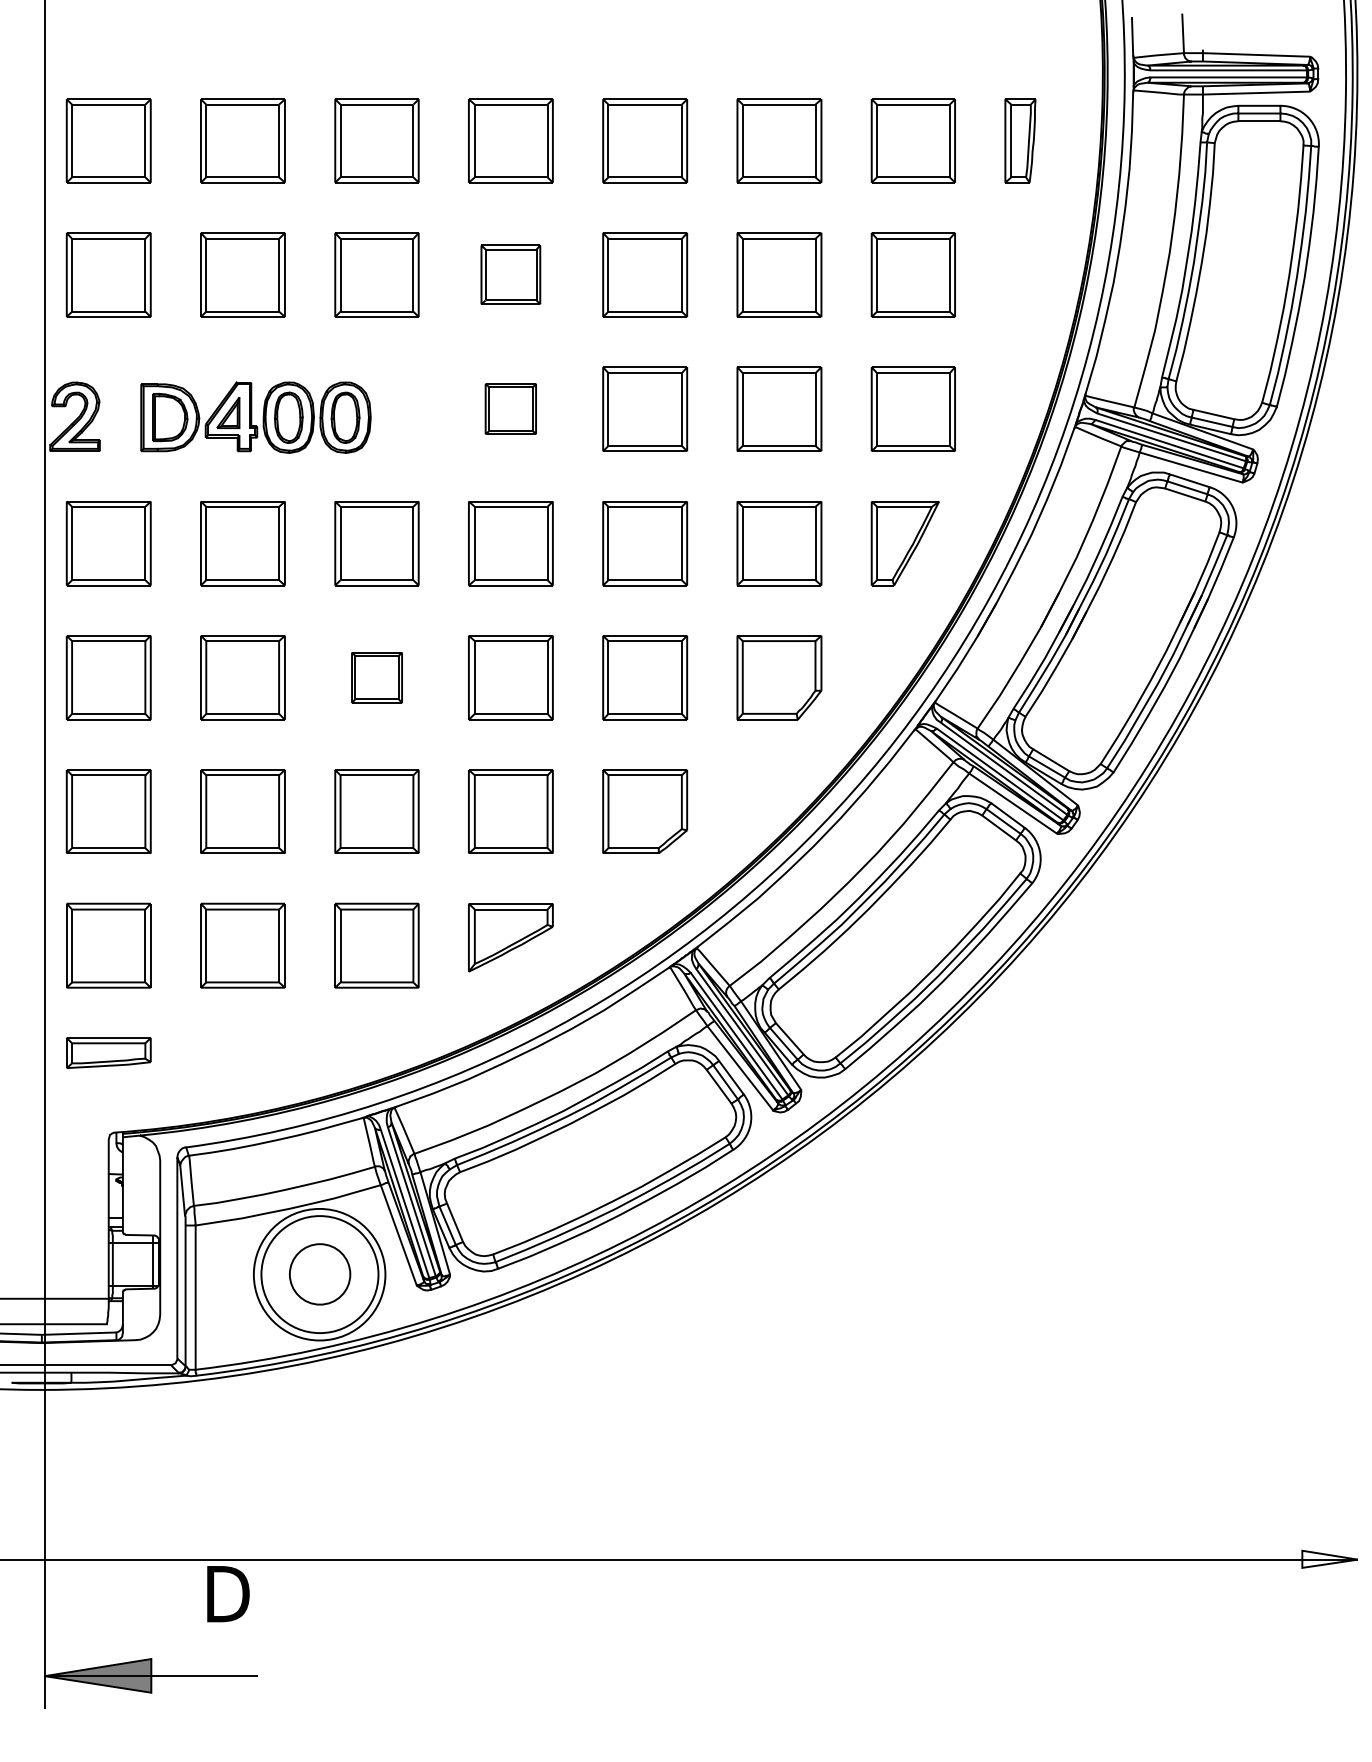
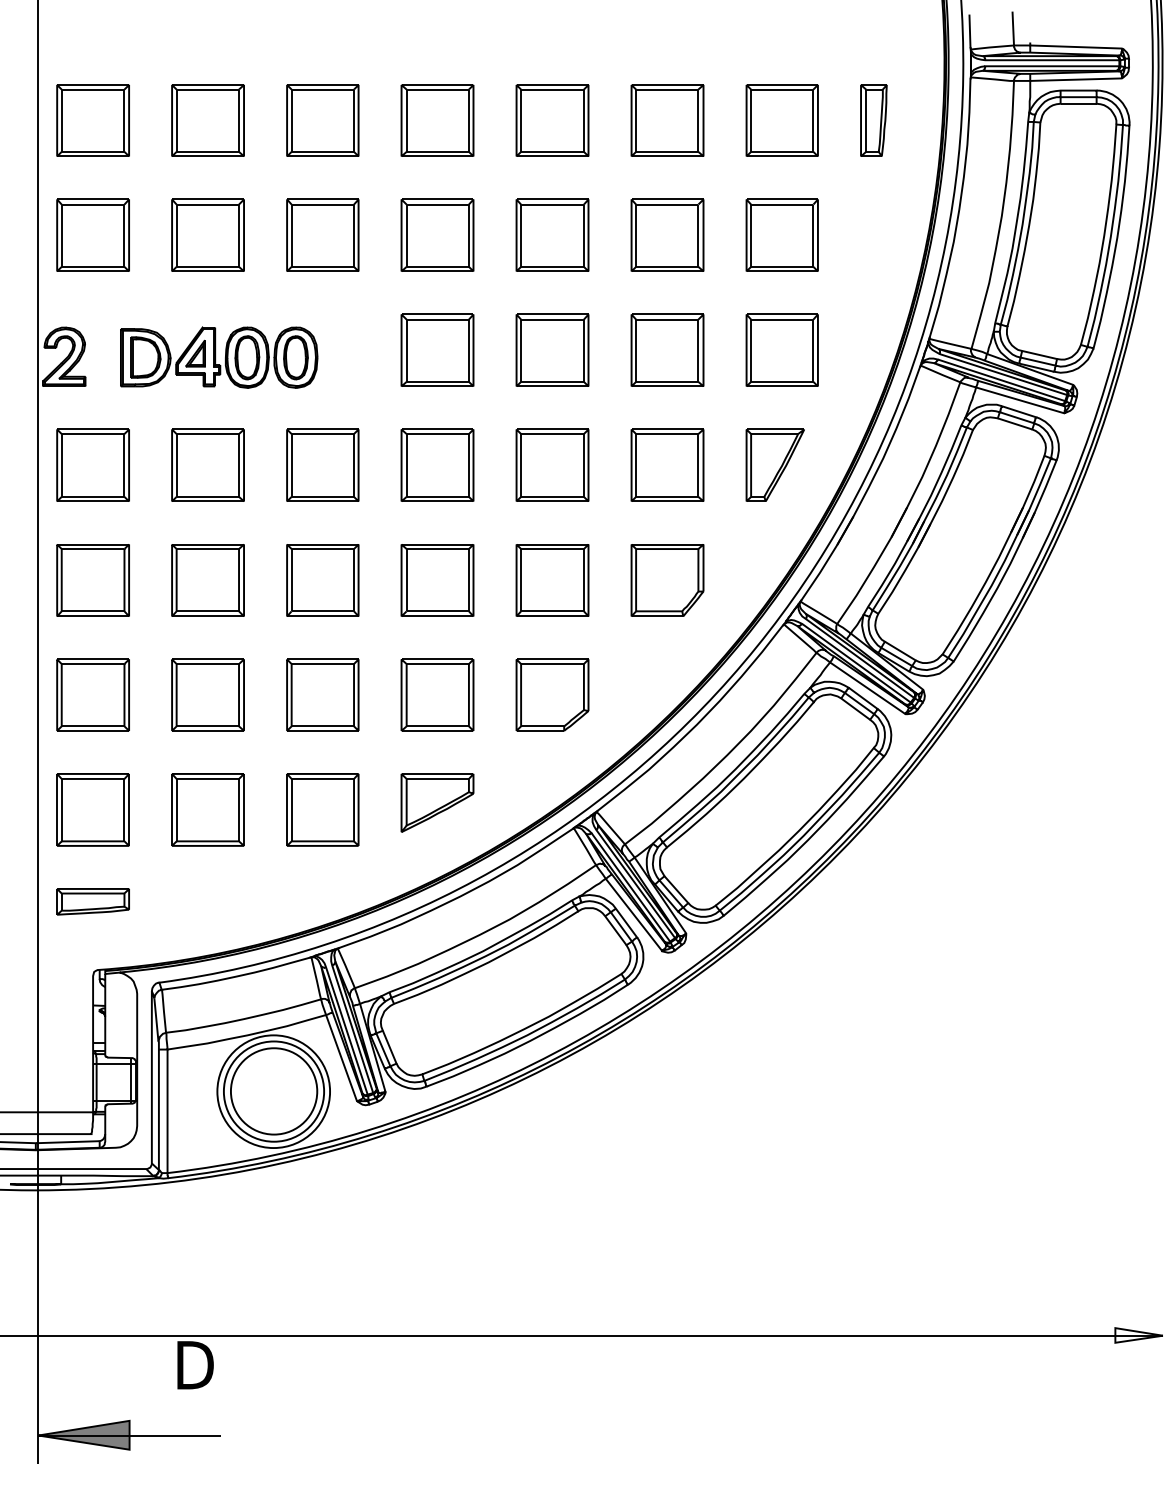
part: (510, 273) -> (437, 234), size x1.43
part: (510, 408) -> (437, 349), size x1.67
part: (376, 677) -> (322, 580), size x1.67
circle: (319, 1274) -> (273, 1091), size x1.67

